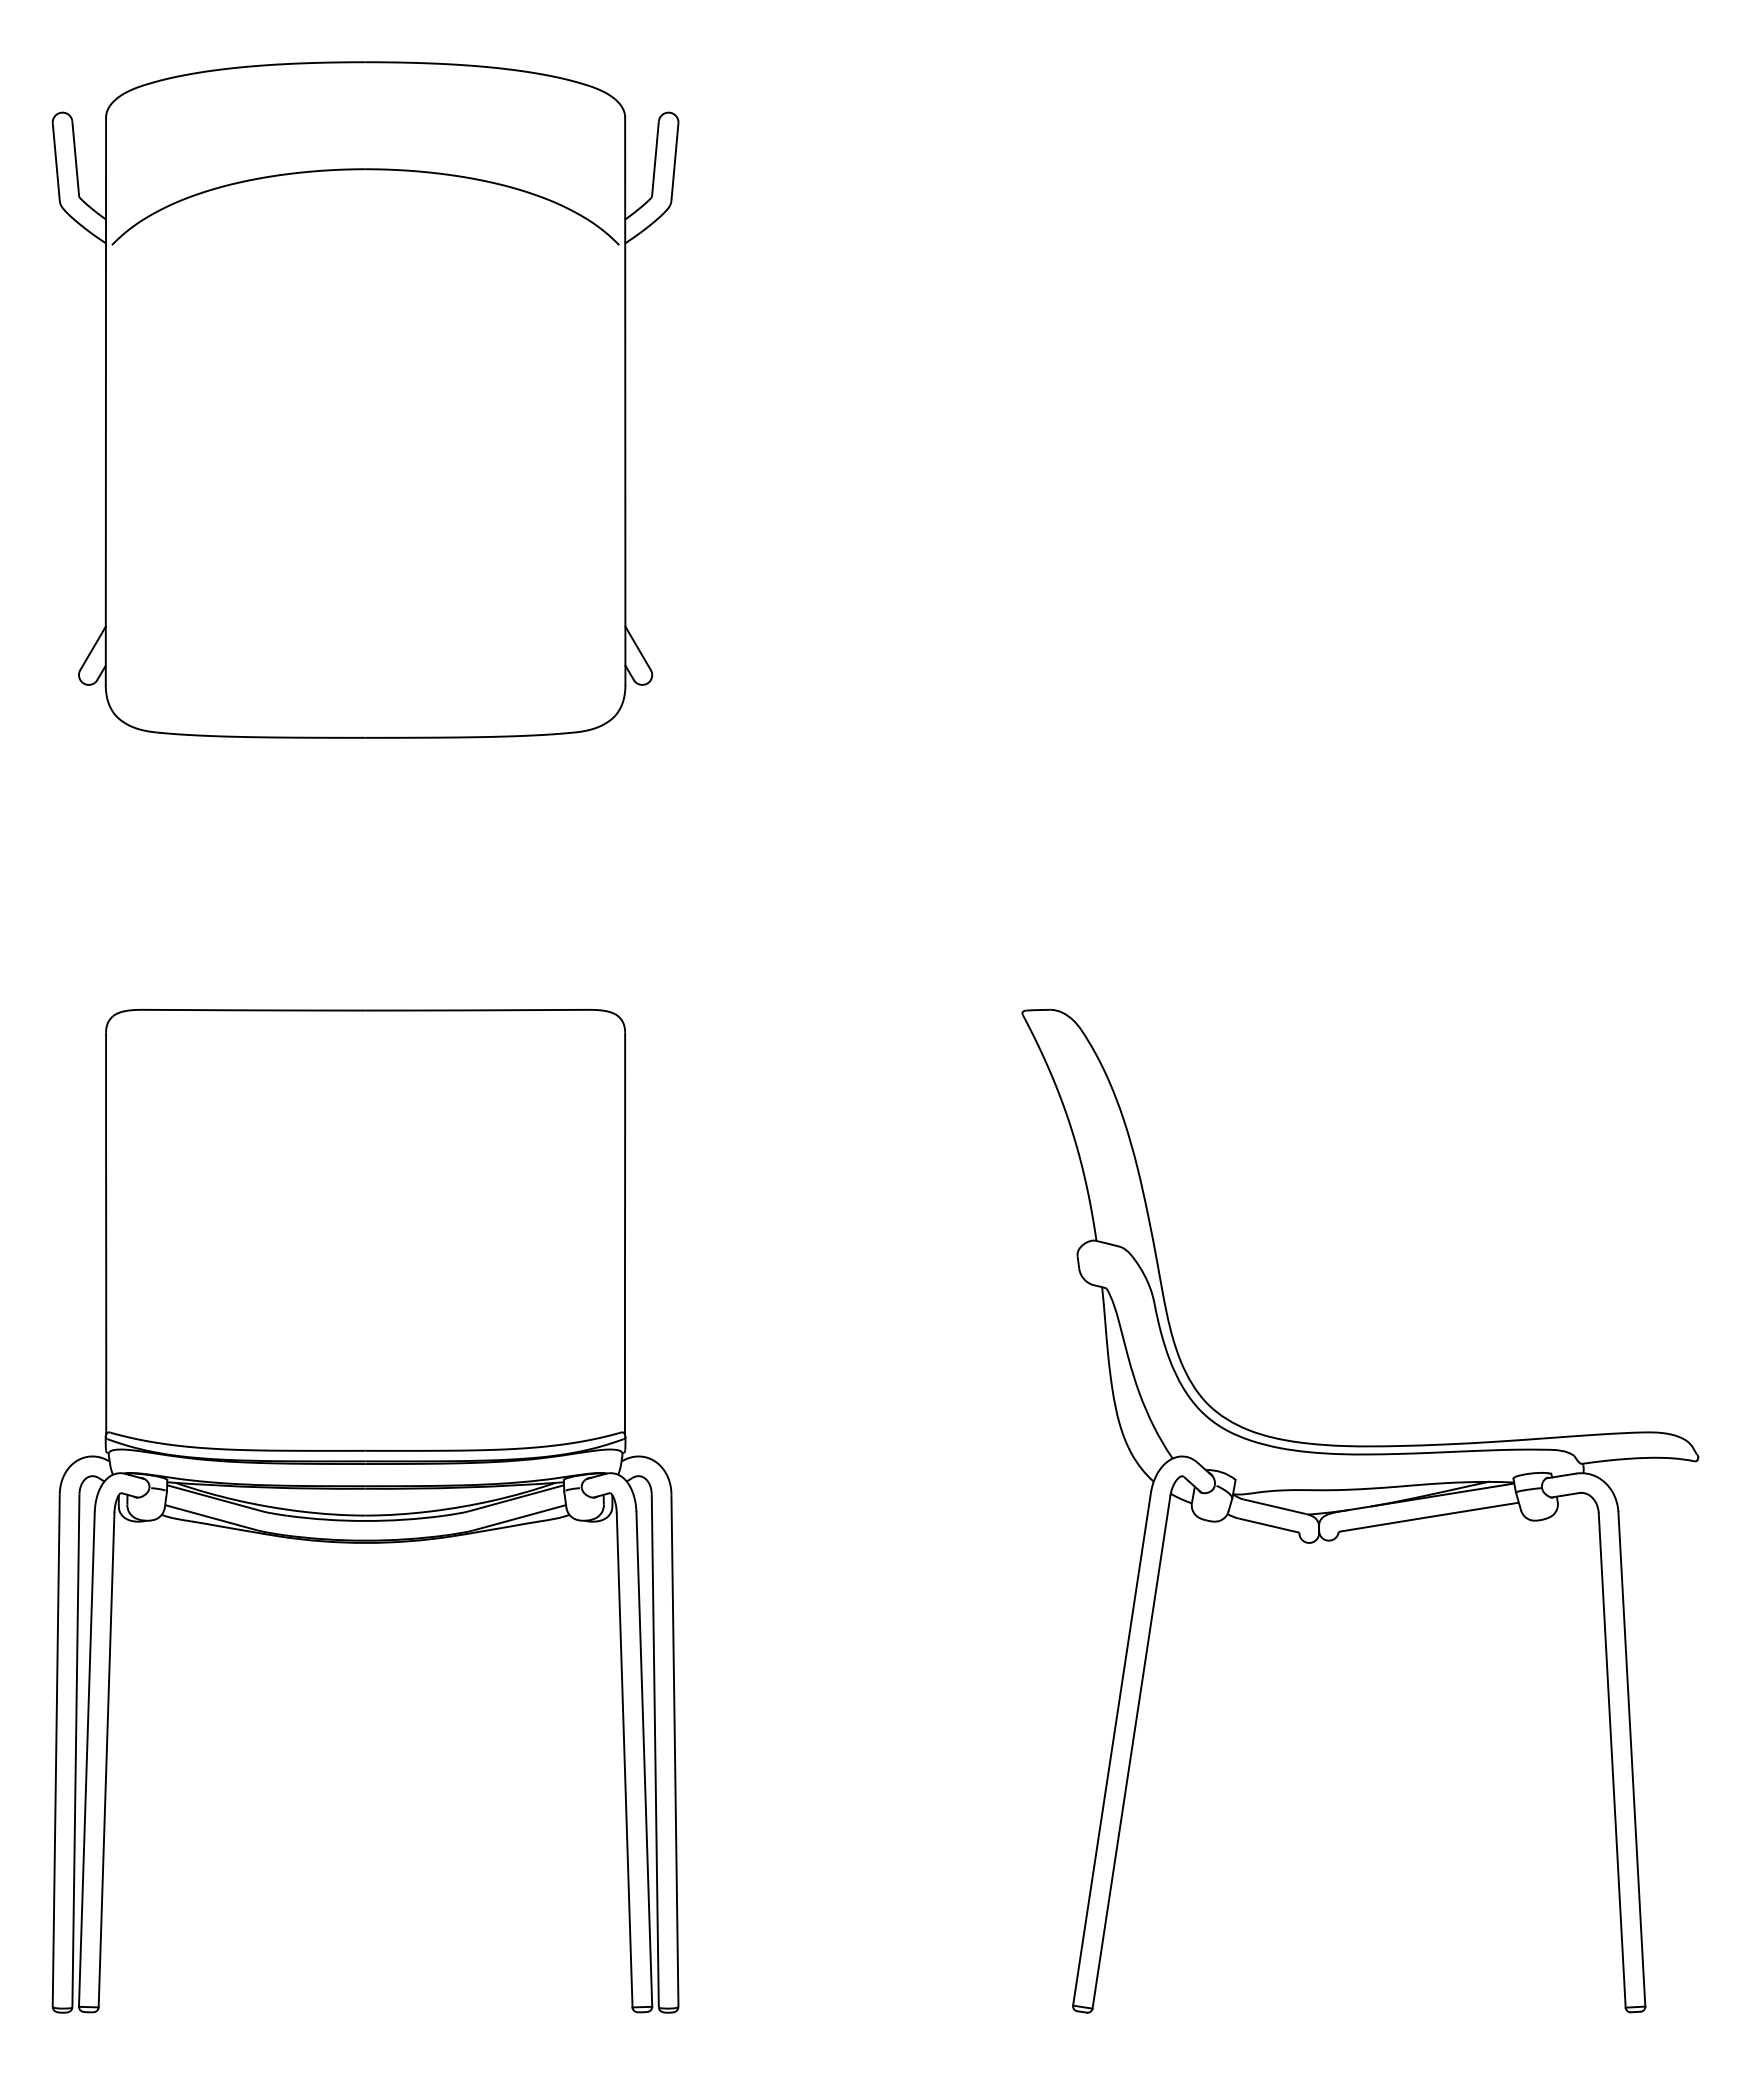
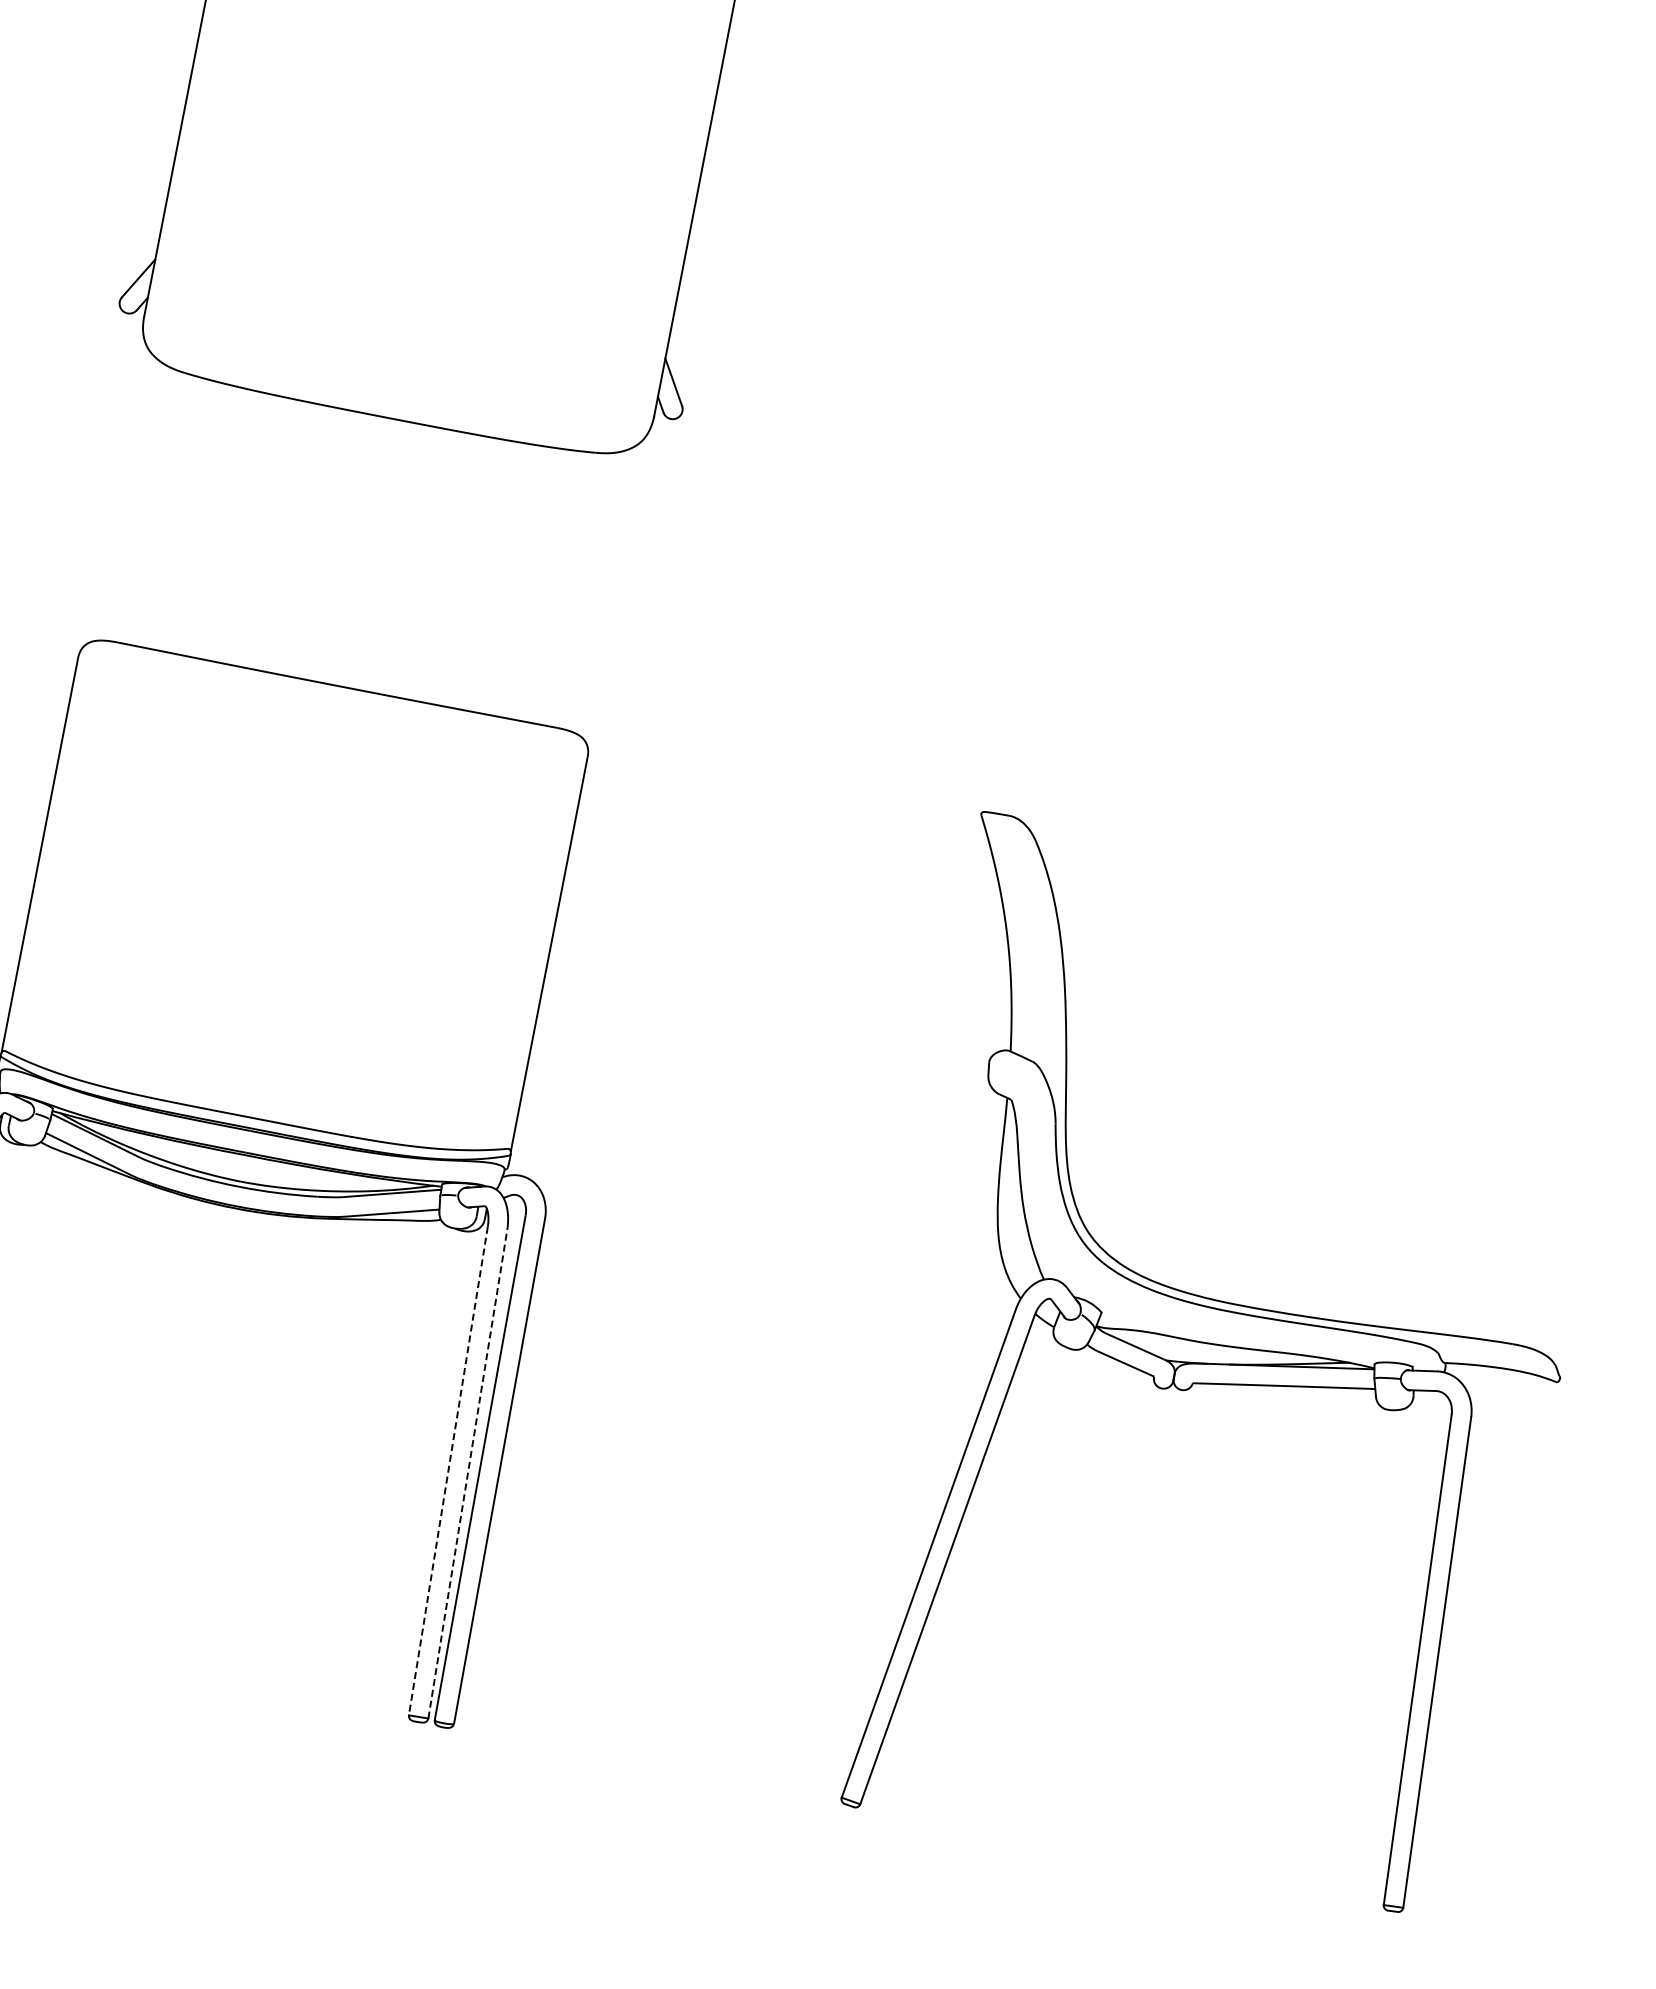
line: (644, 1759) -> (467, 1474), solid -> dashed
line: (624, 1760) -> (448, 1471), solid -> dashed

